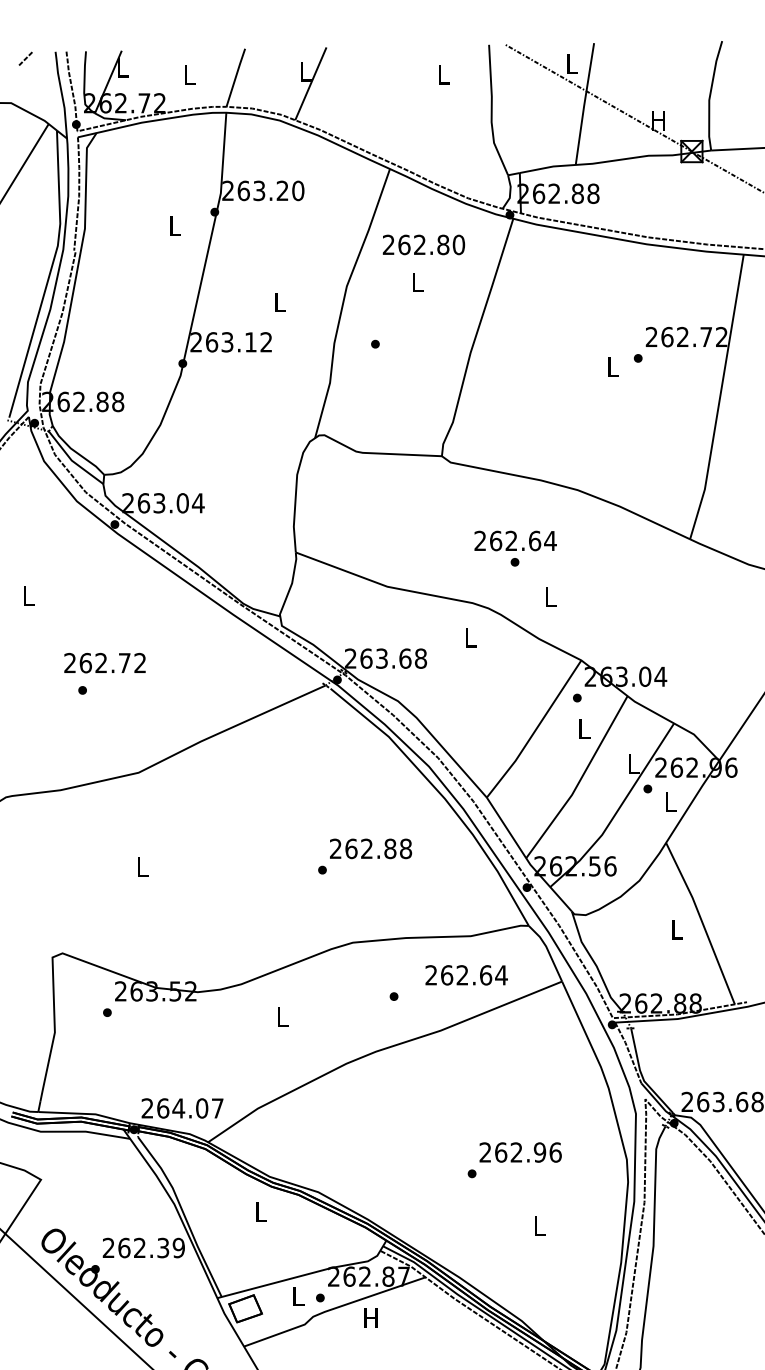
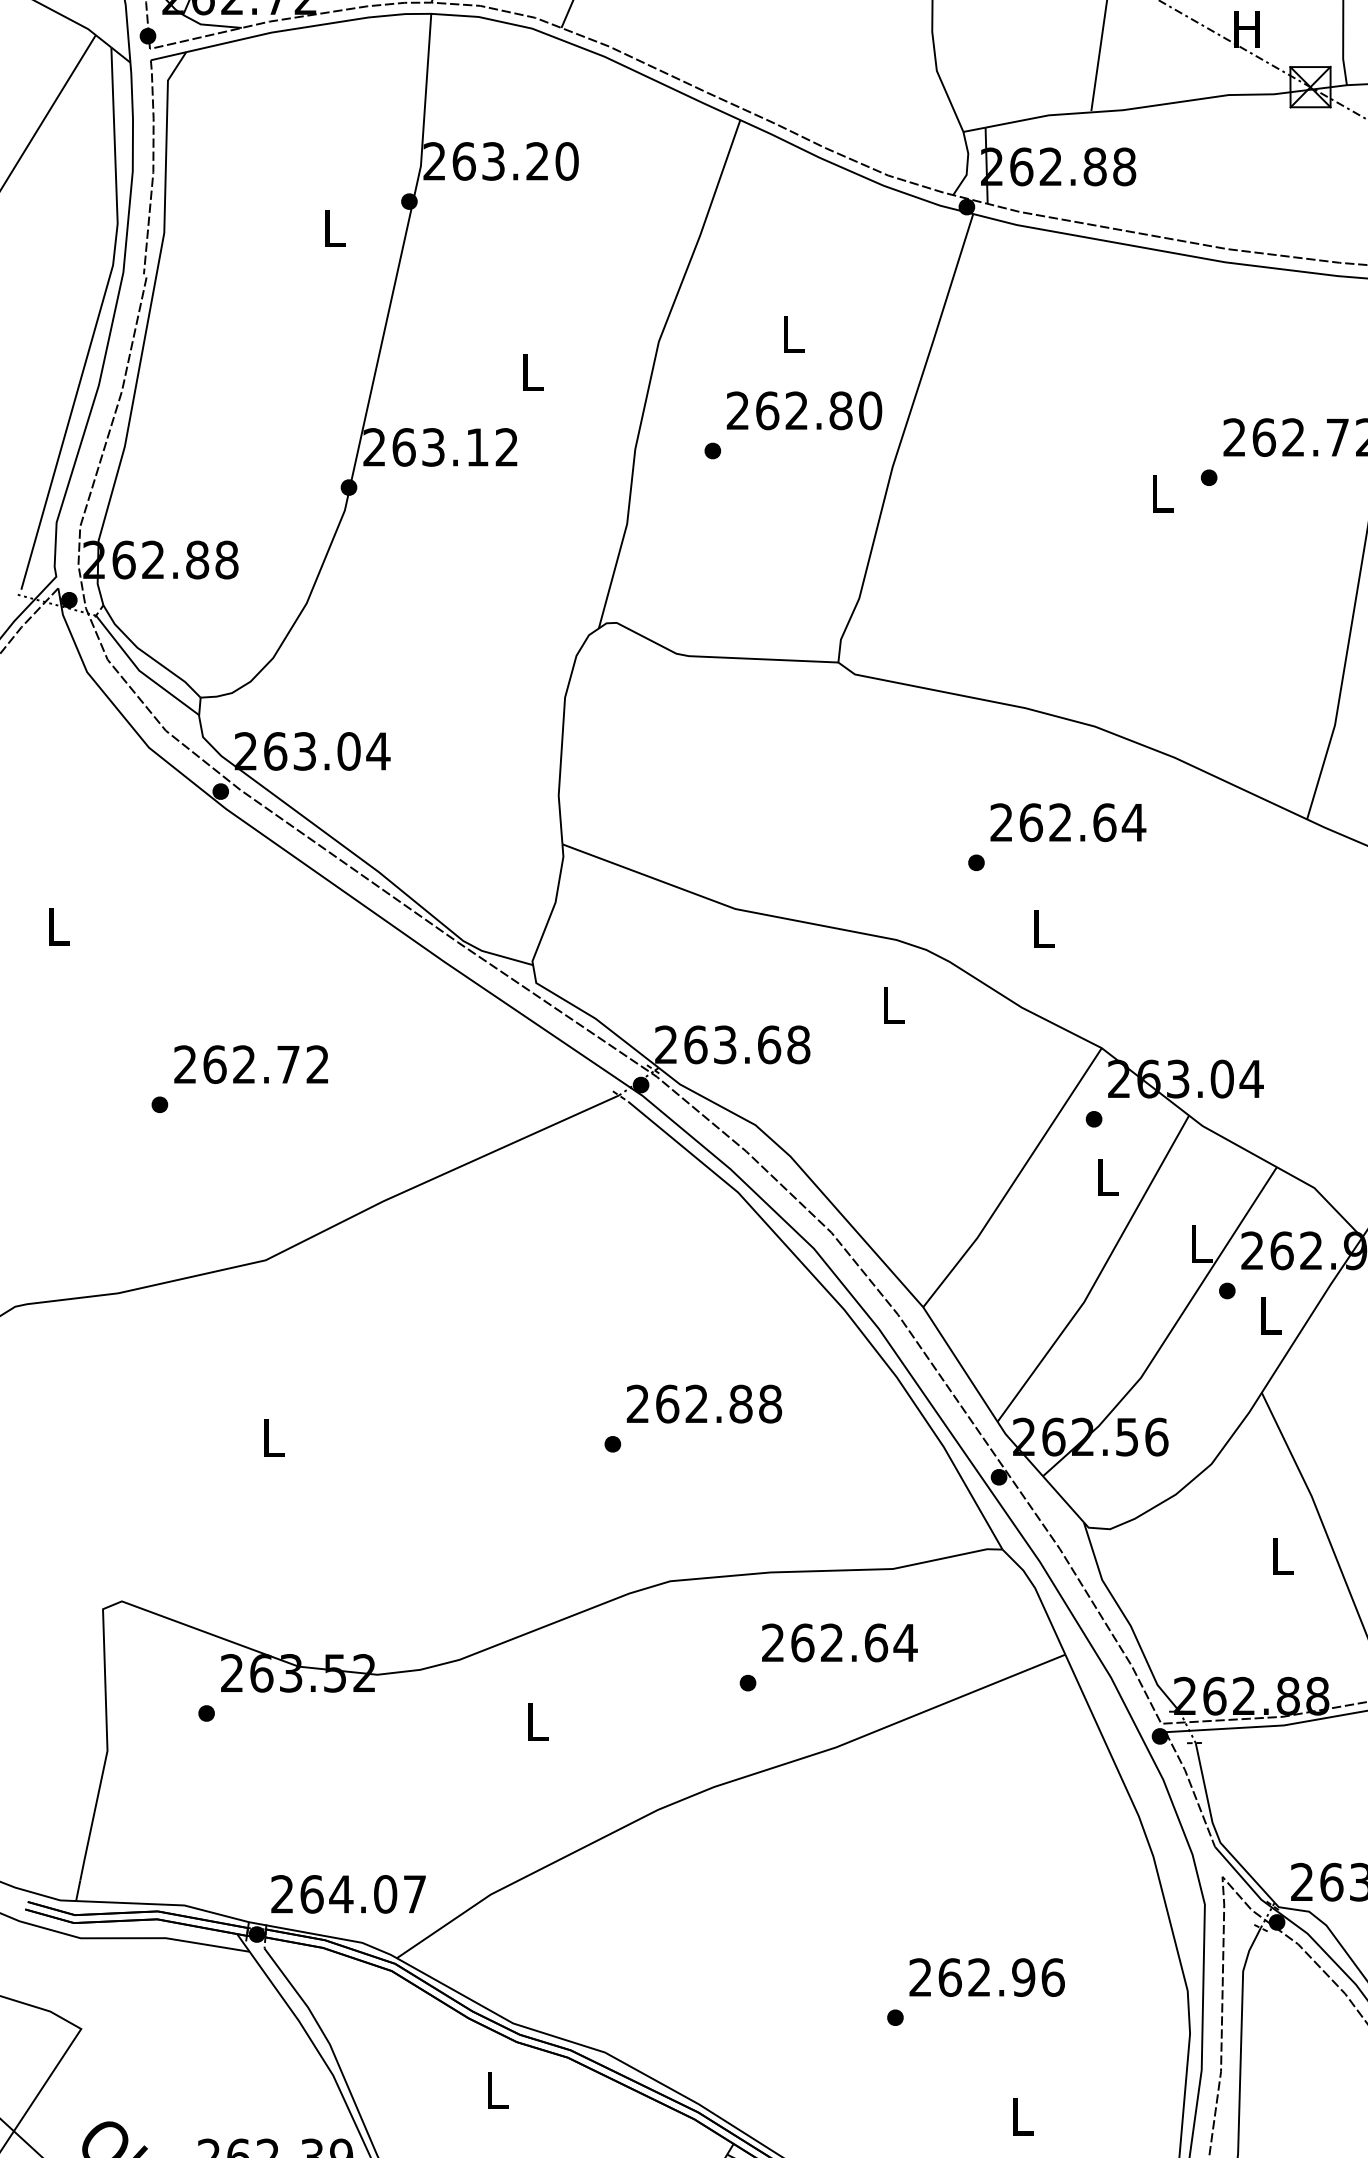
text: (423, 244) -> (803, 409), moved
text: (515, 540) -> (1068, 821), moved
text: (104, 663) -> (250, 1065), moved
text: (466, 975) -> (839, 1643), moved

